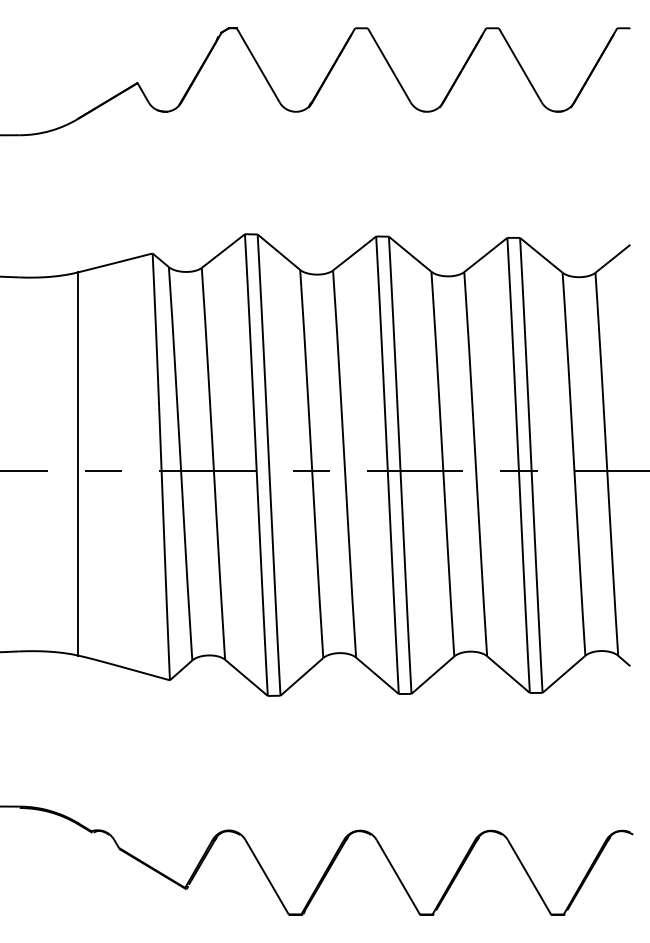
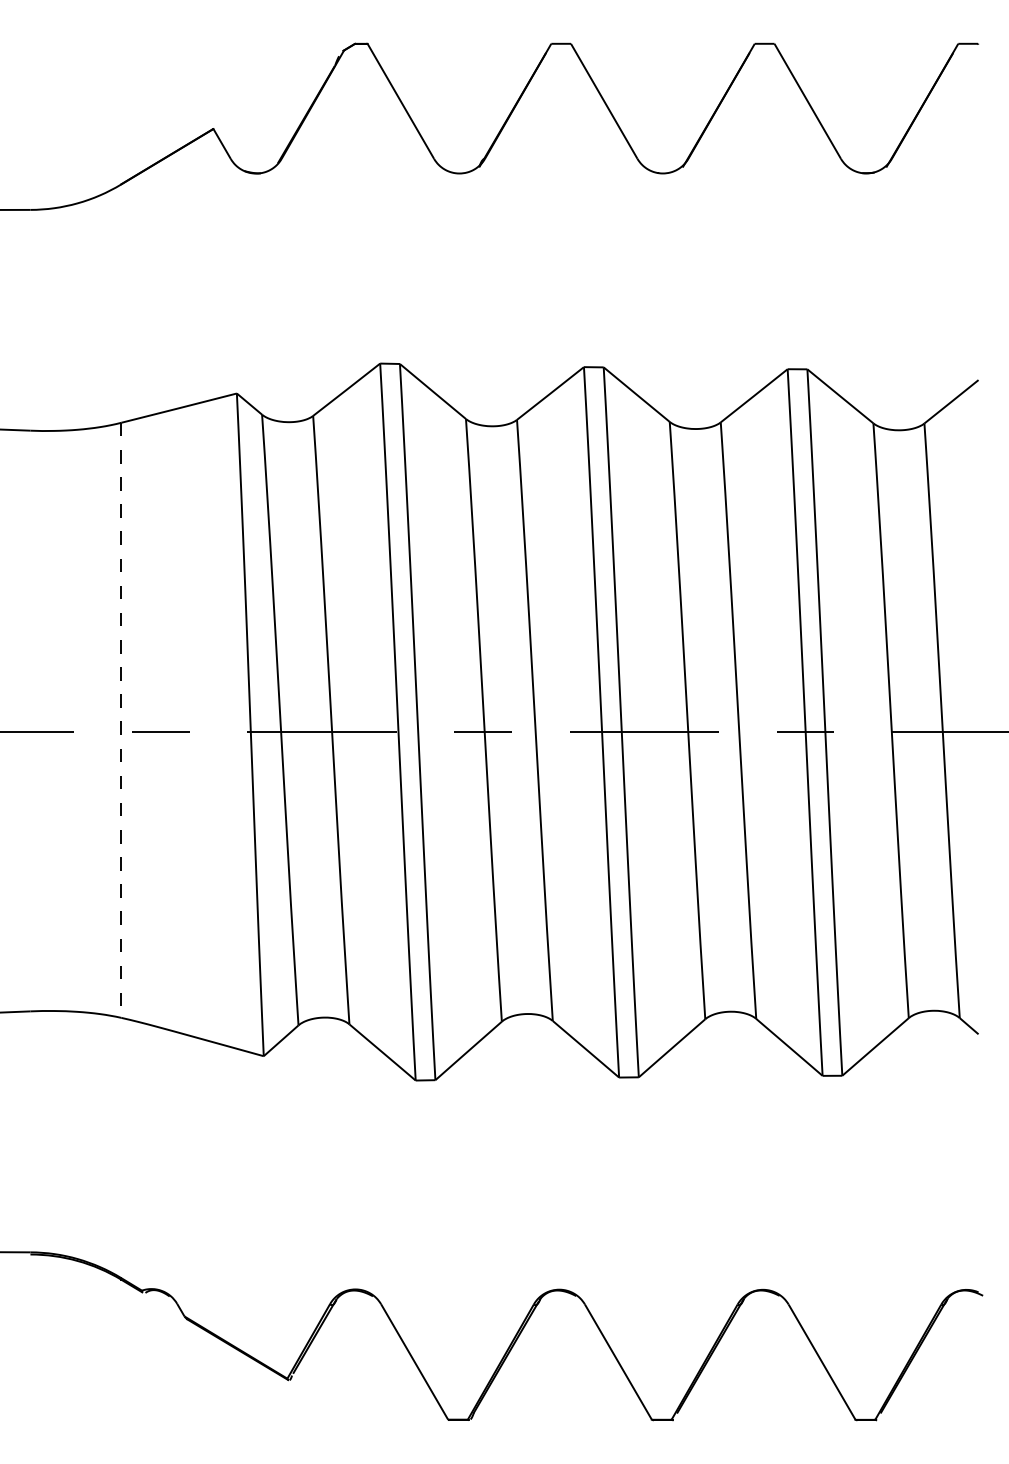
line: (78, 463) -> (121, 719), solid -> dashed

